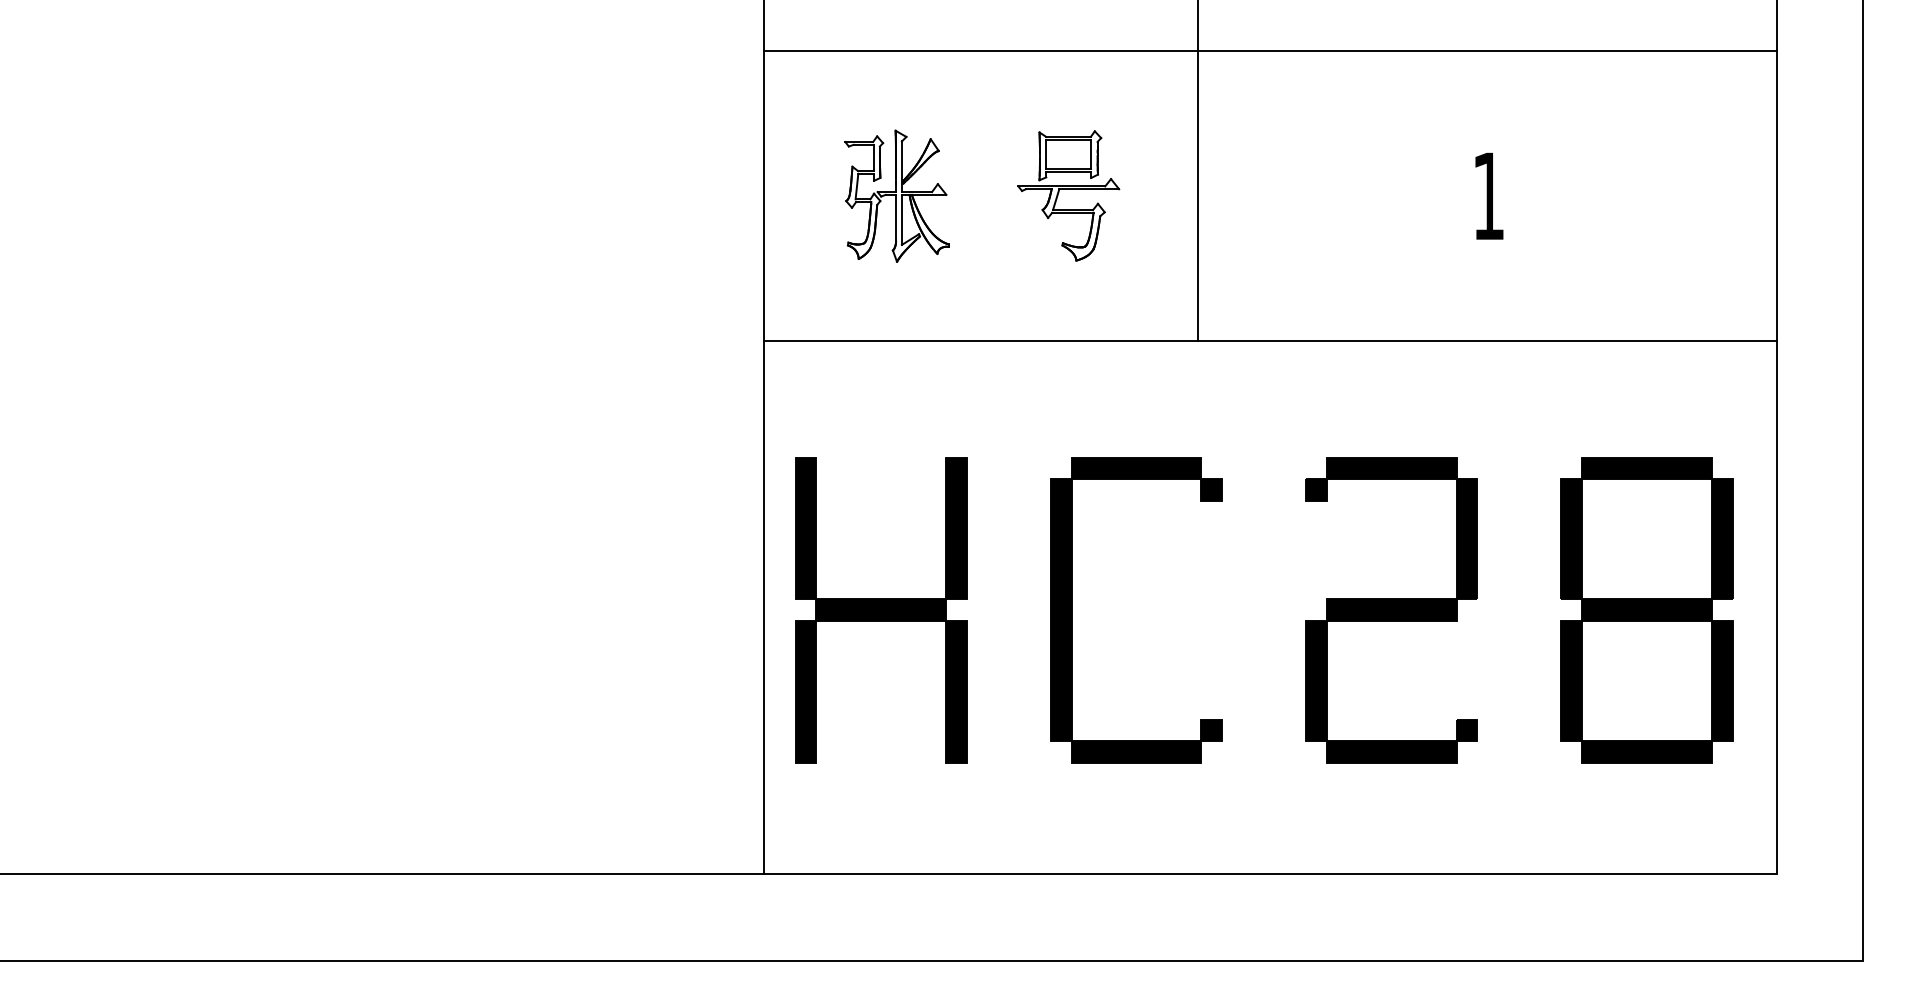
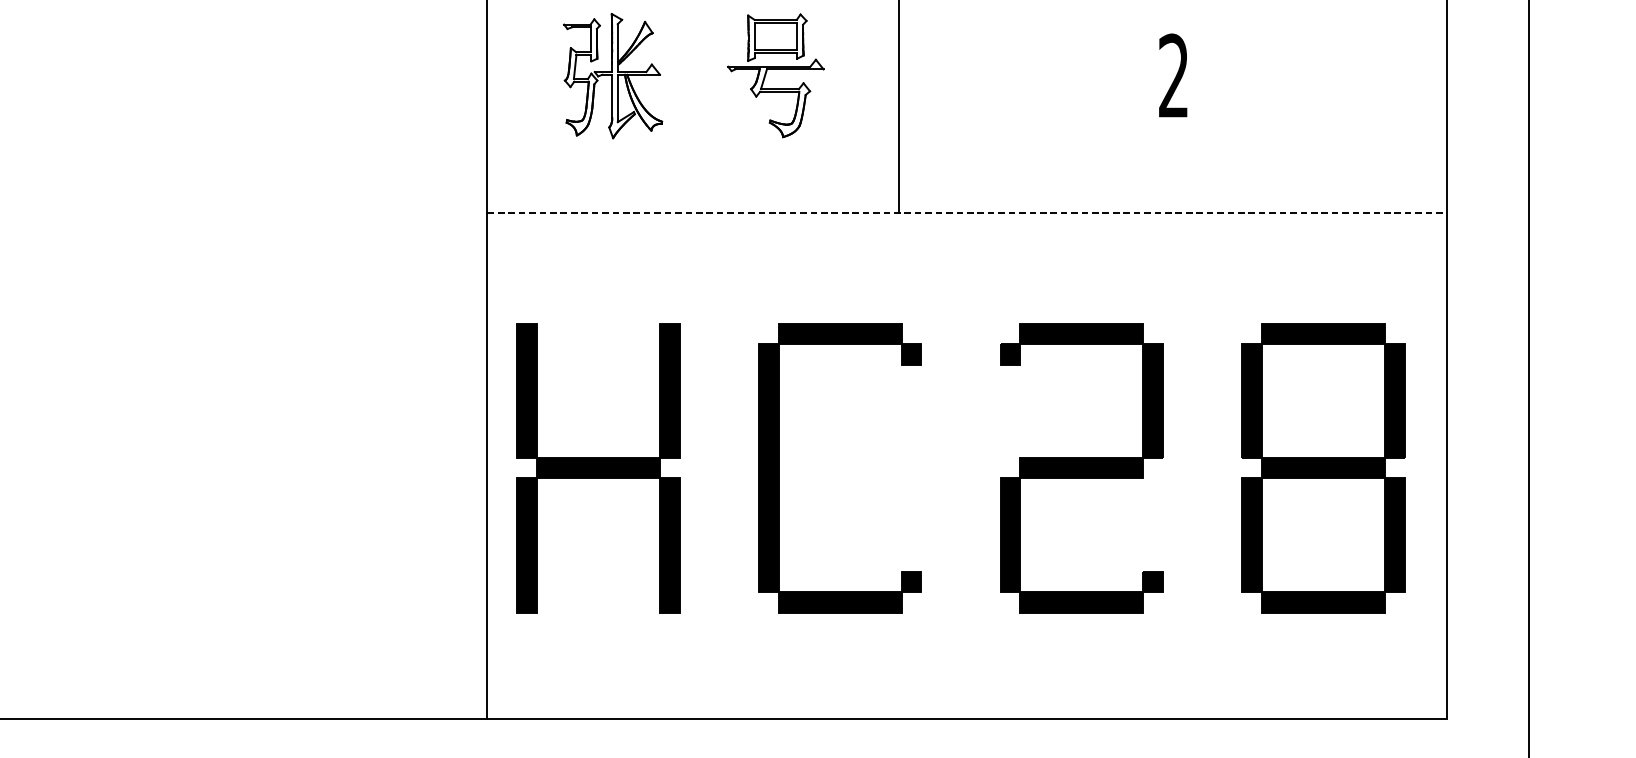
text: (1488, 195) -> (1173, 75), 1 -> 2
line: (1271, 341) -> (967, 213), solid -> dashed

